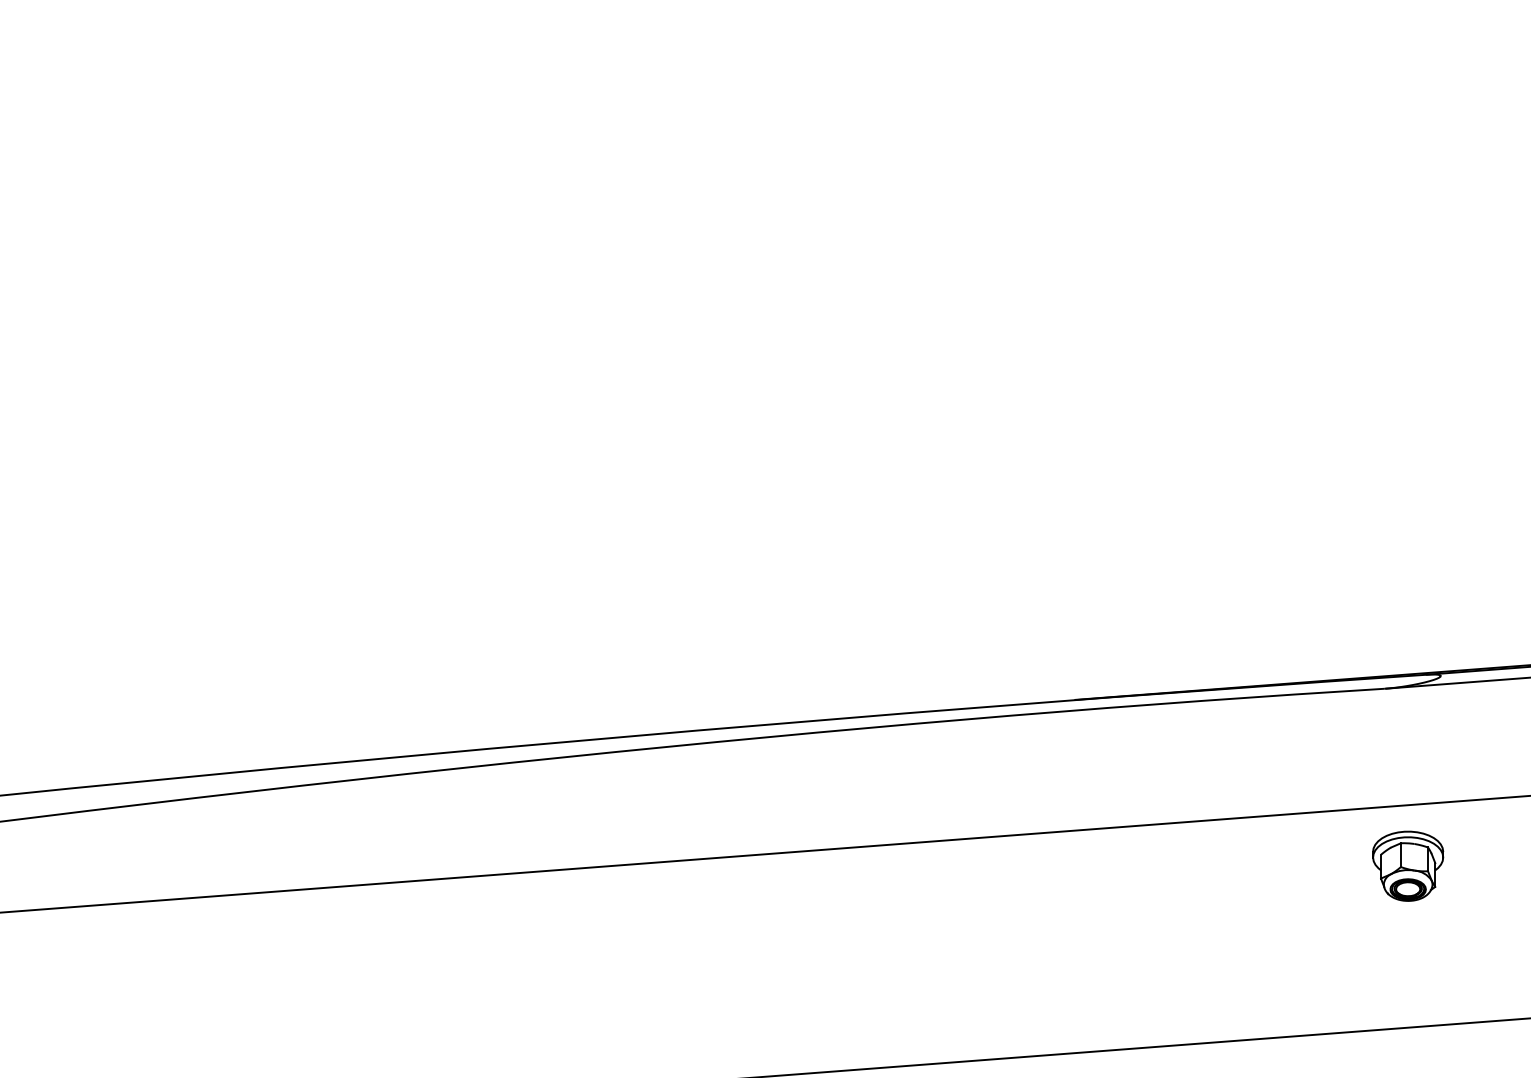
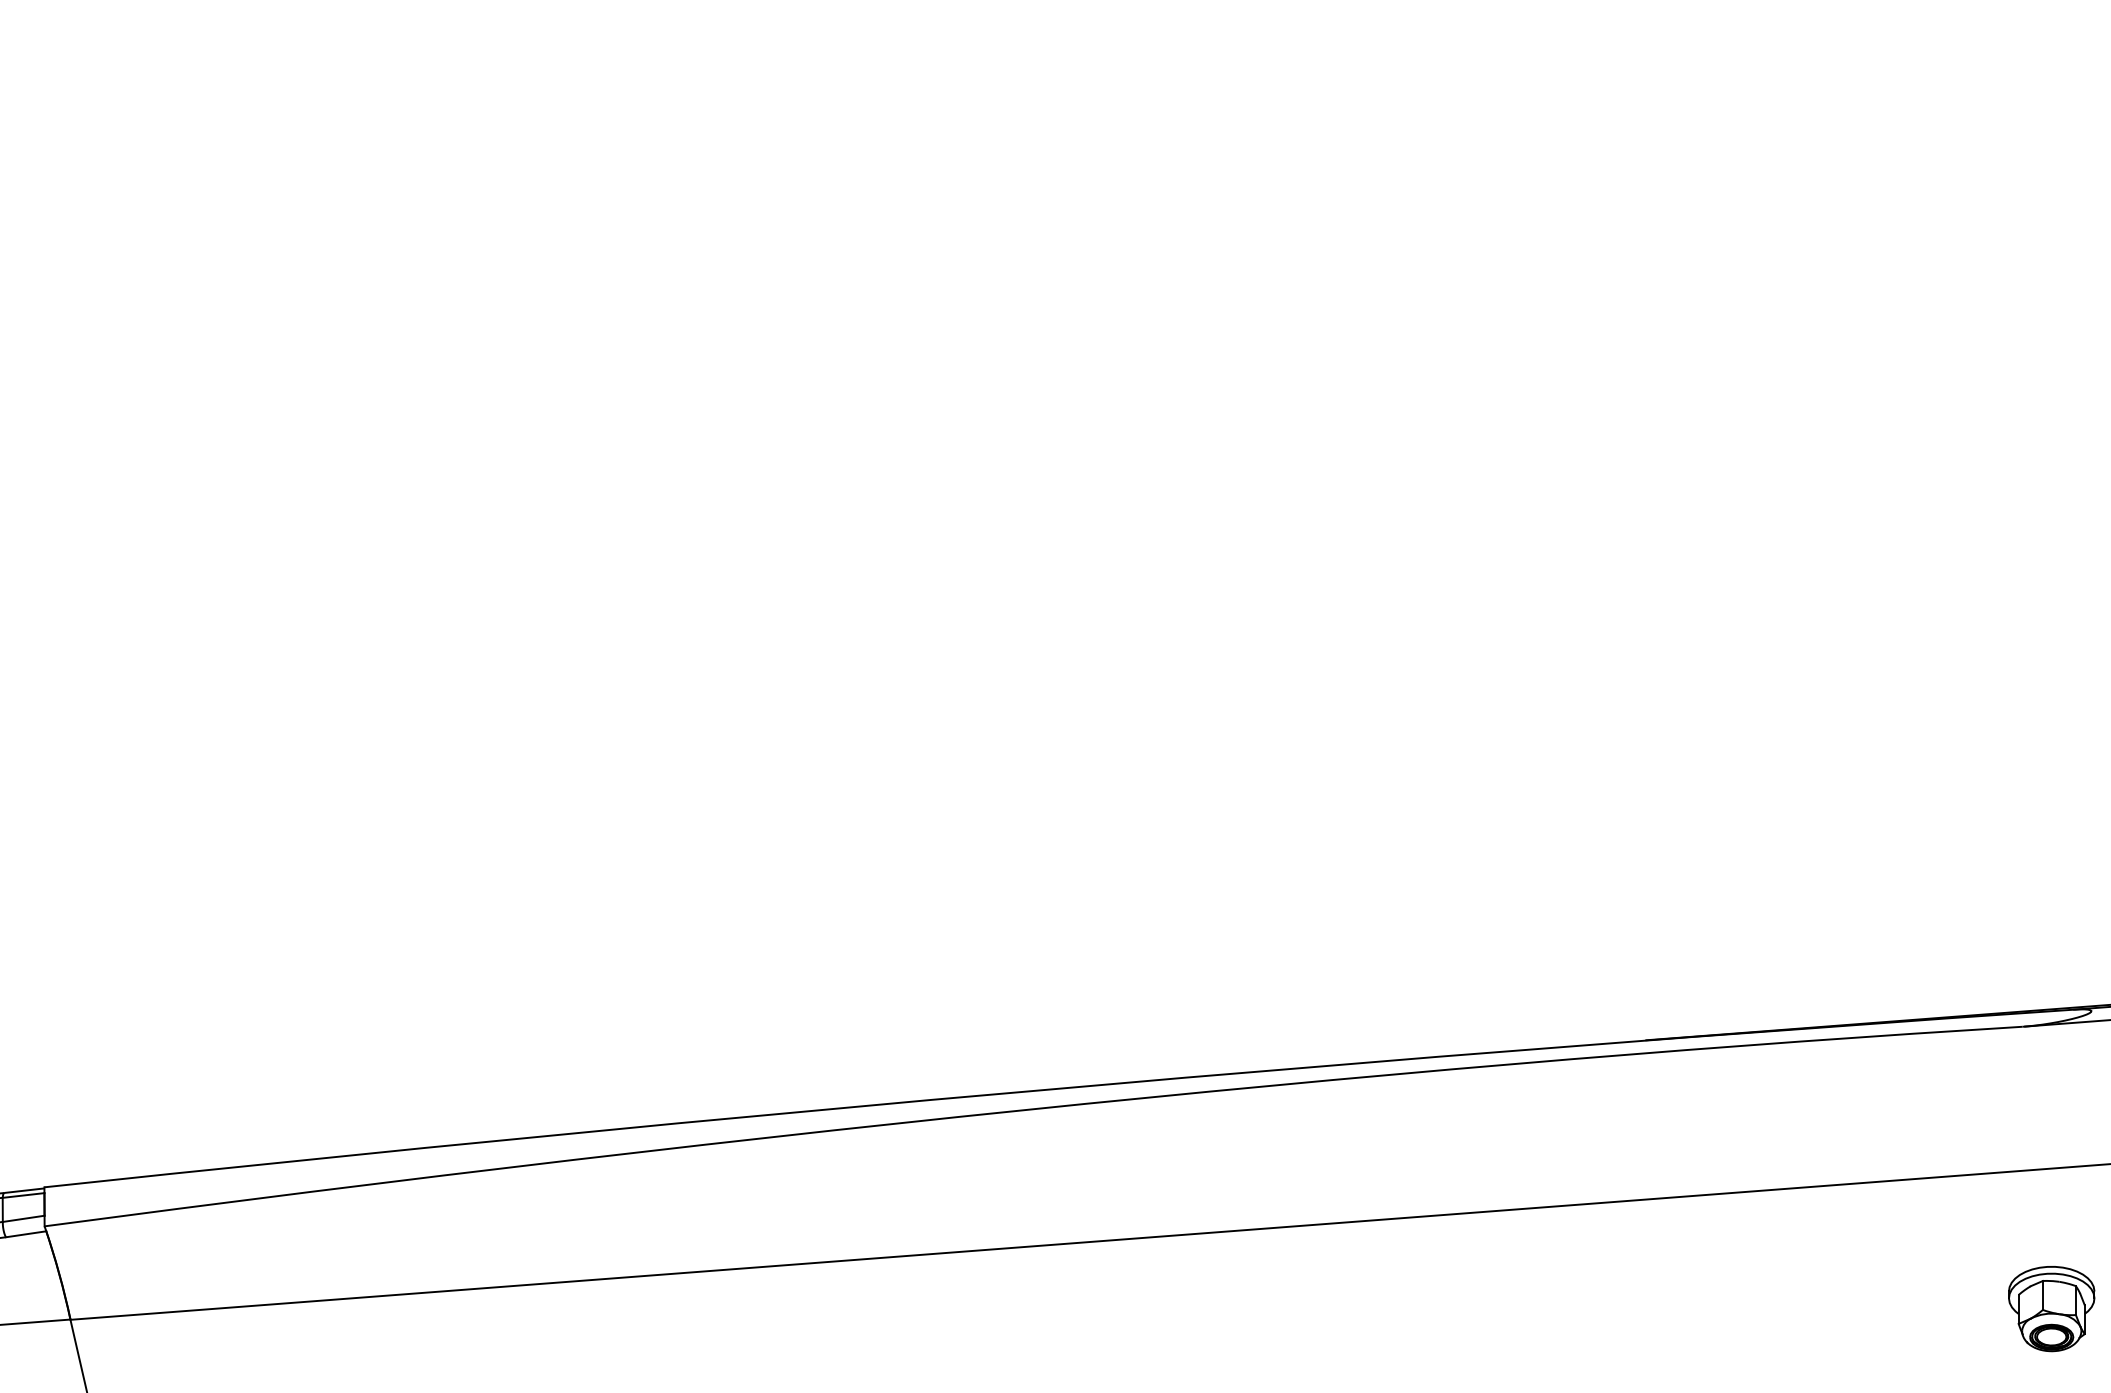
part: (1407, 866) -> (2051, 1309), moved

